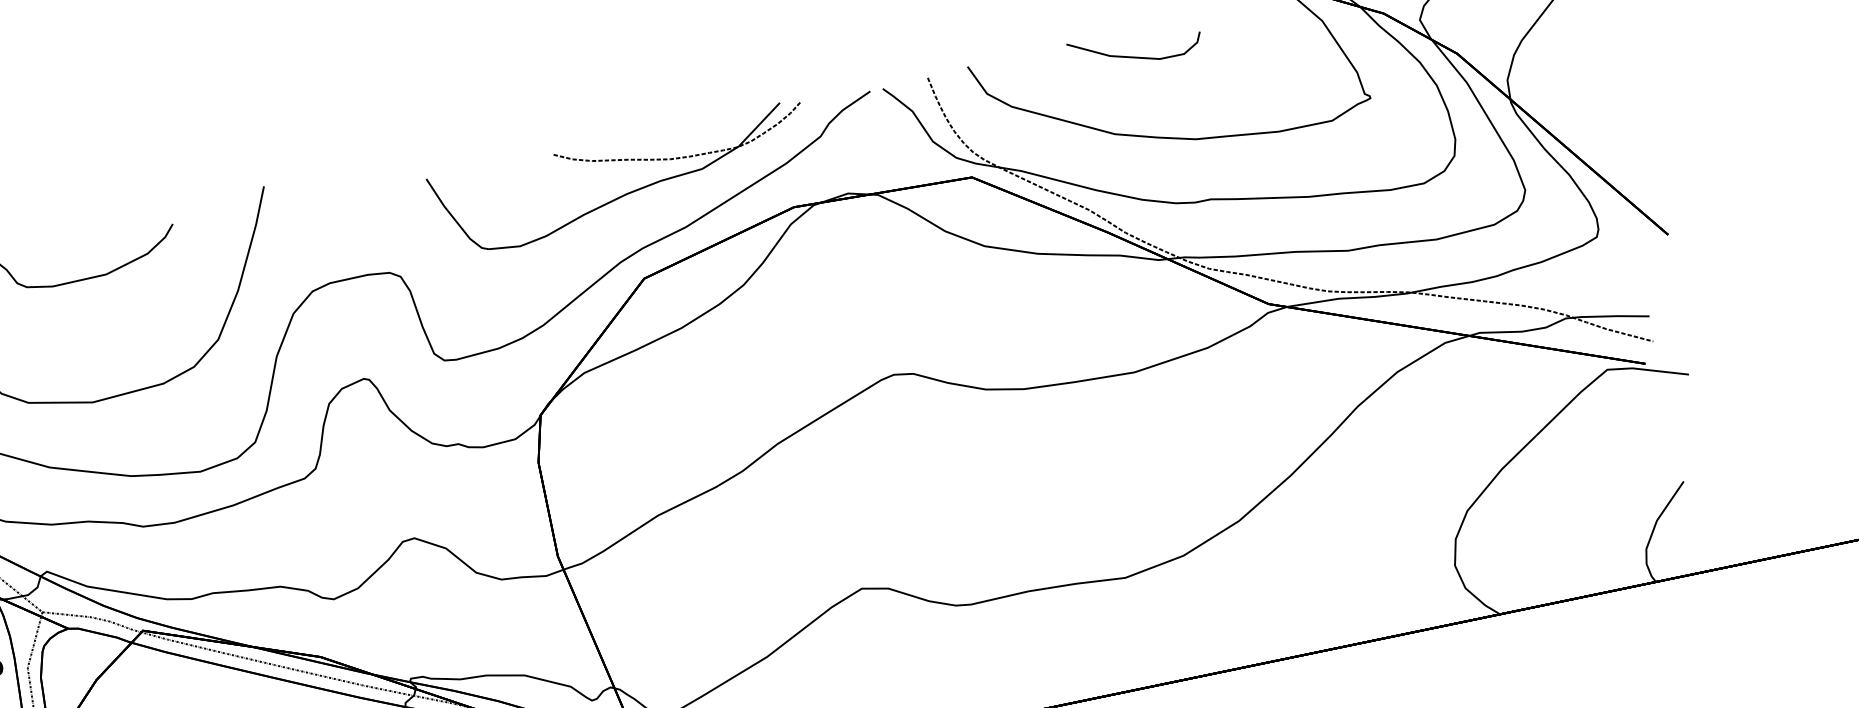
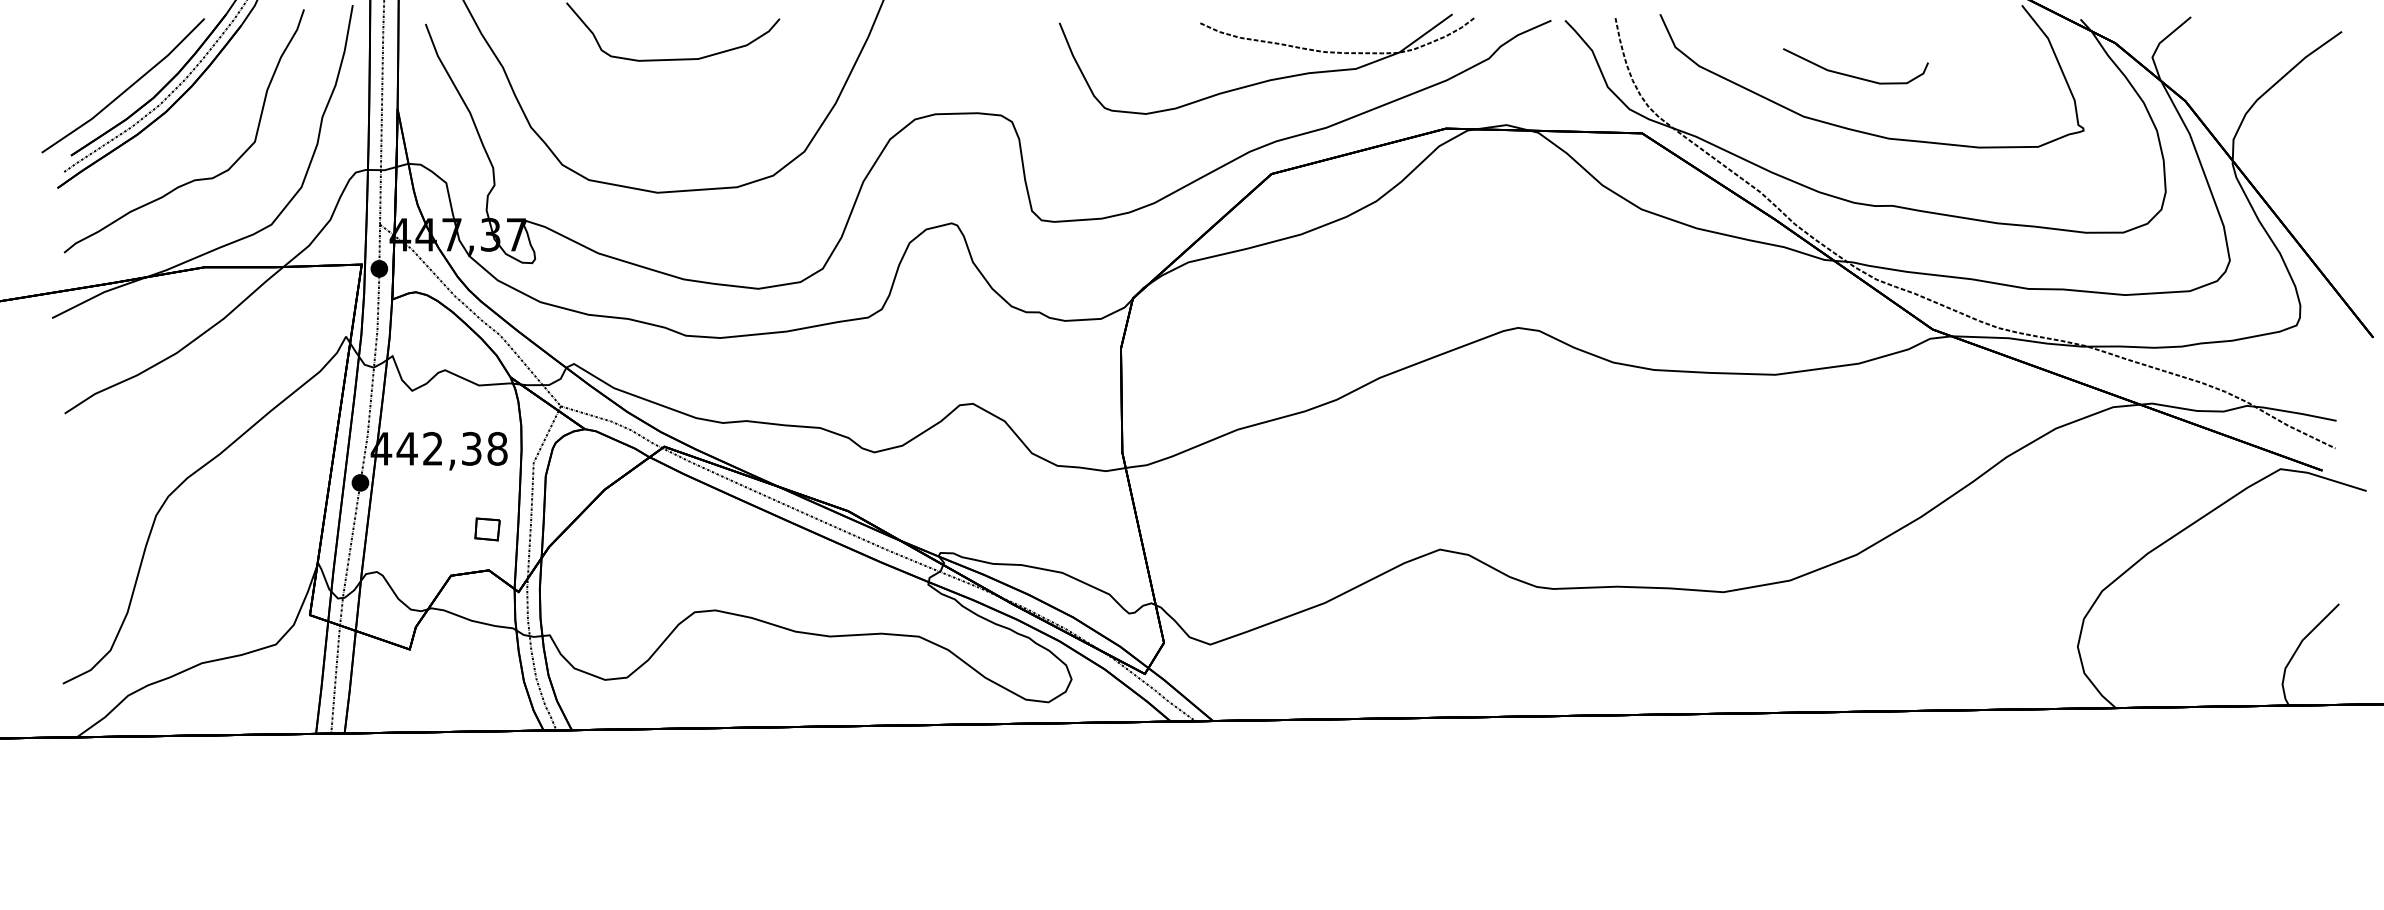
curve: (1133, 56) -> (1852, 75), moved

